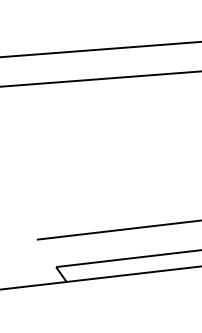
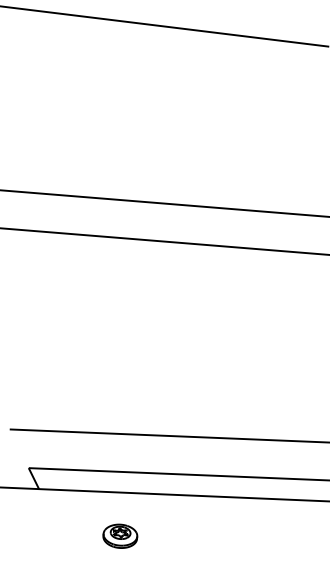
part: (134, 307) -> (120, 535), added

